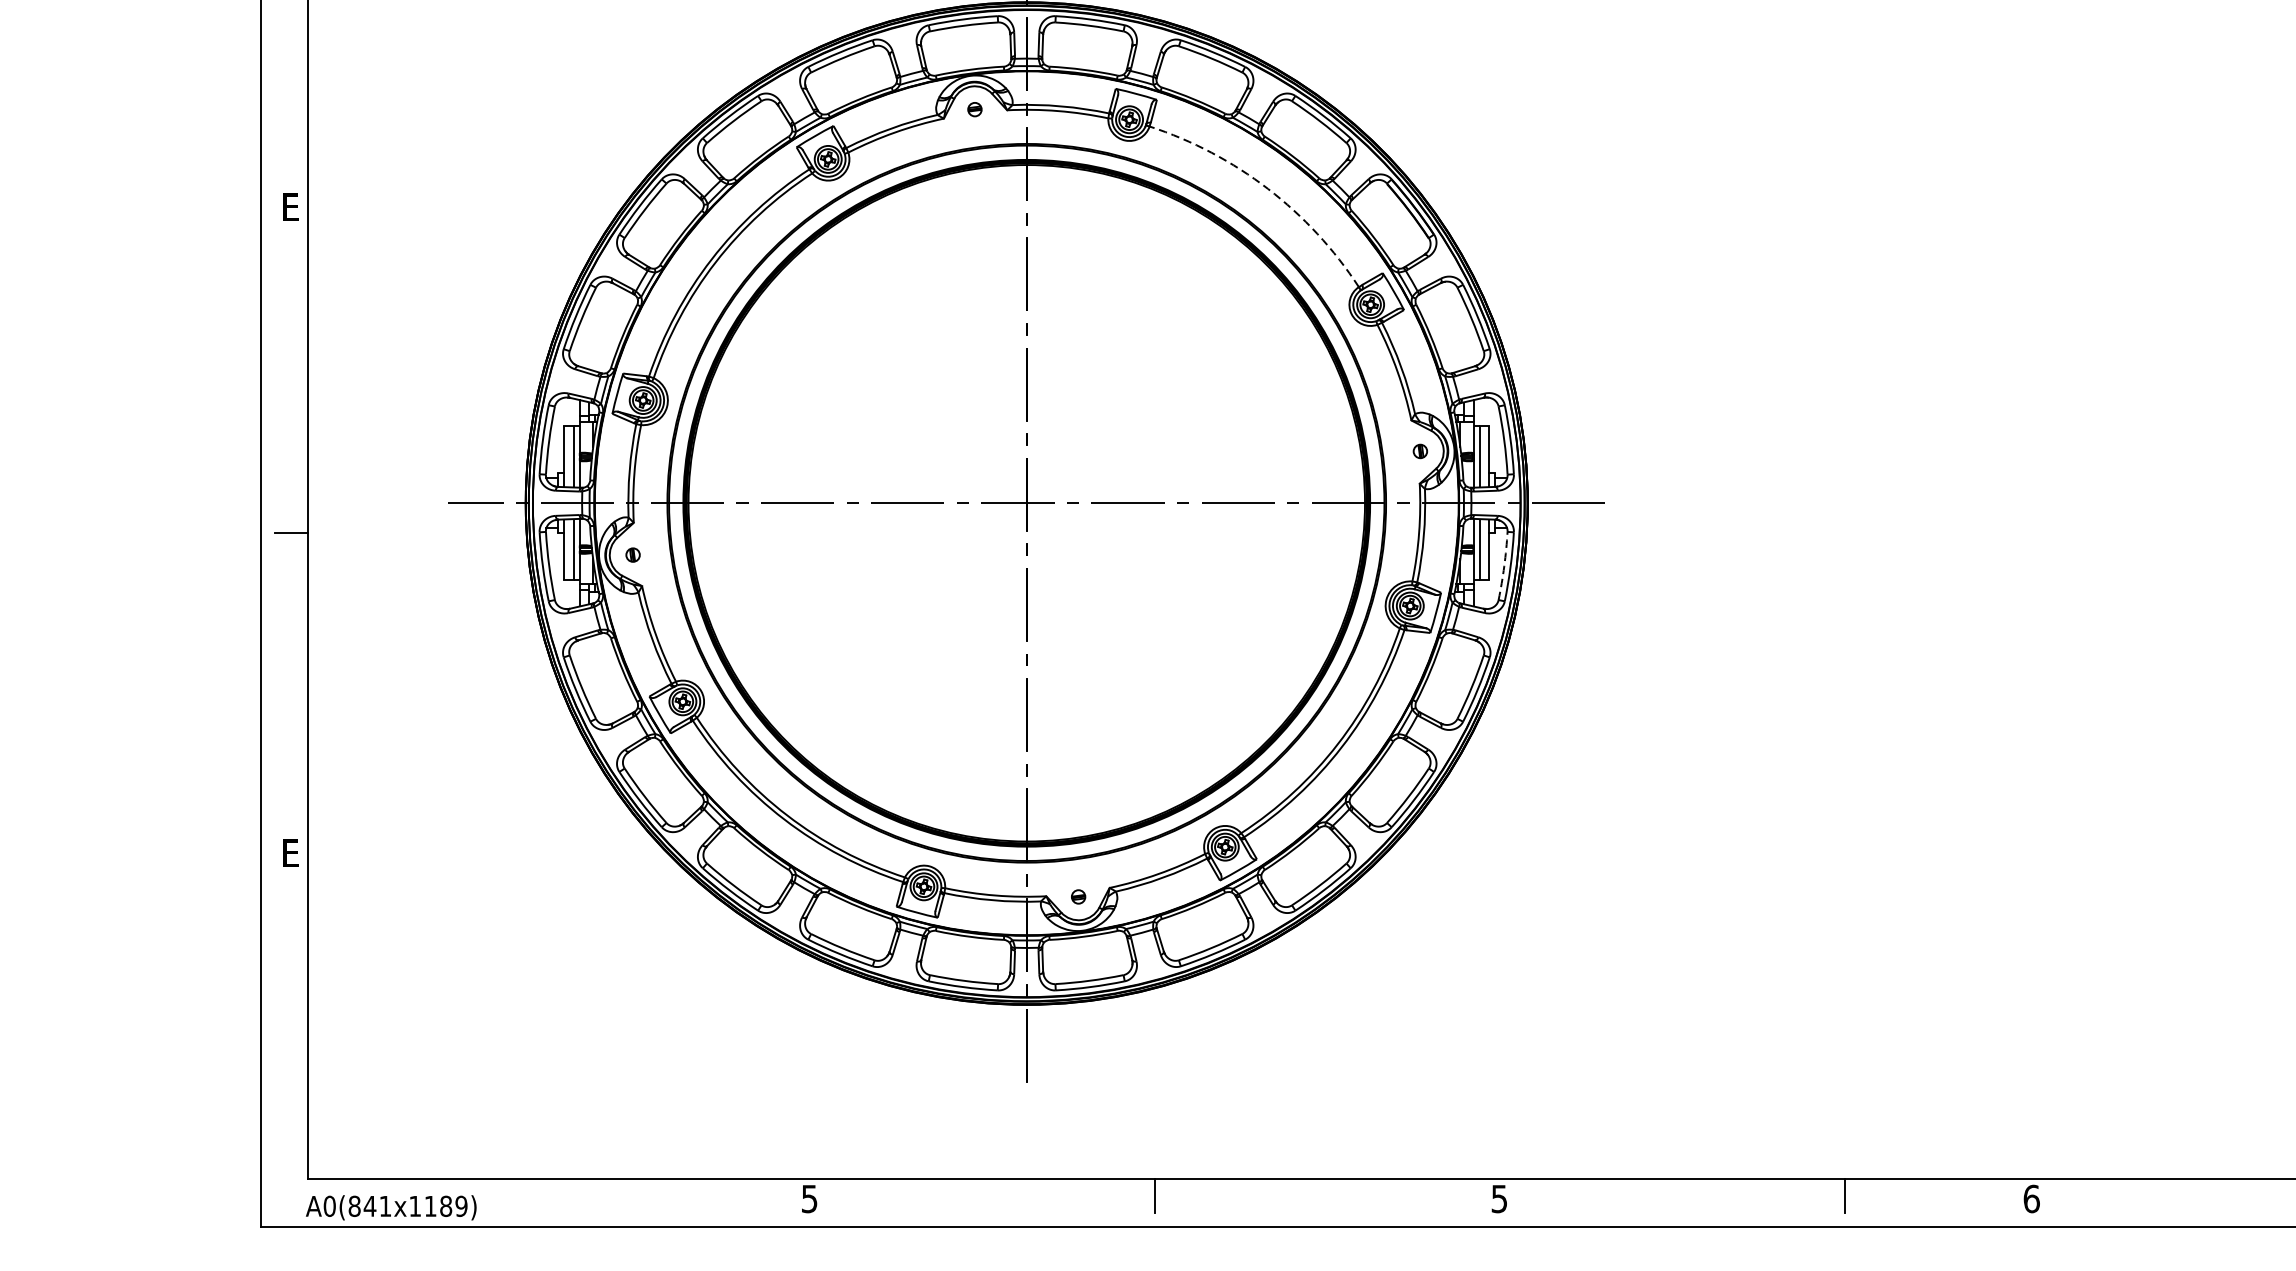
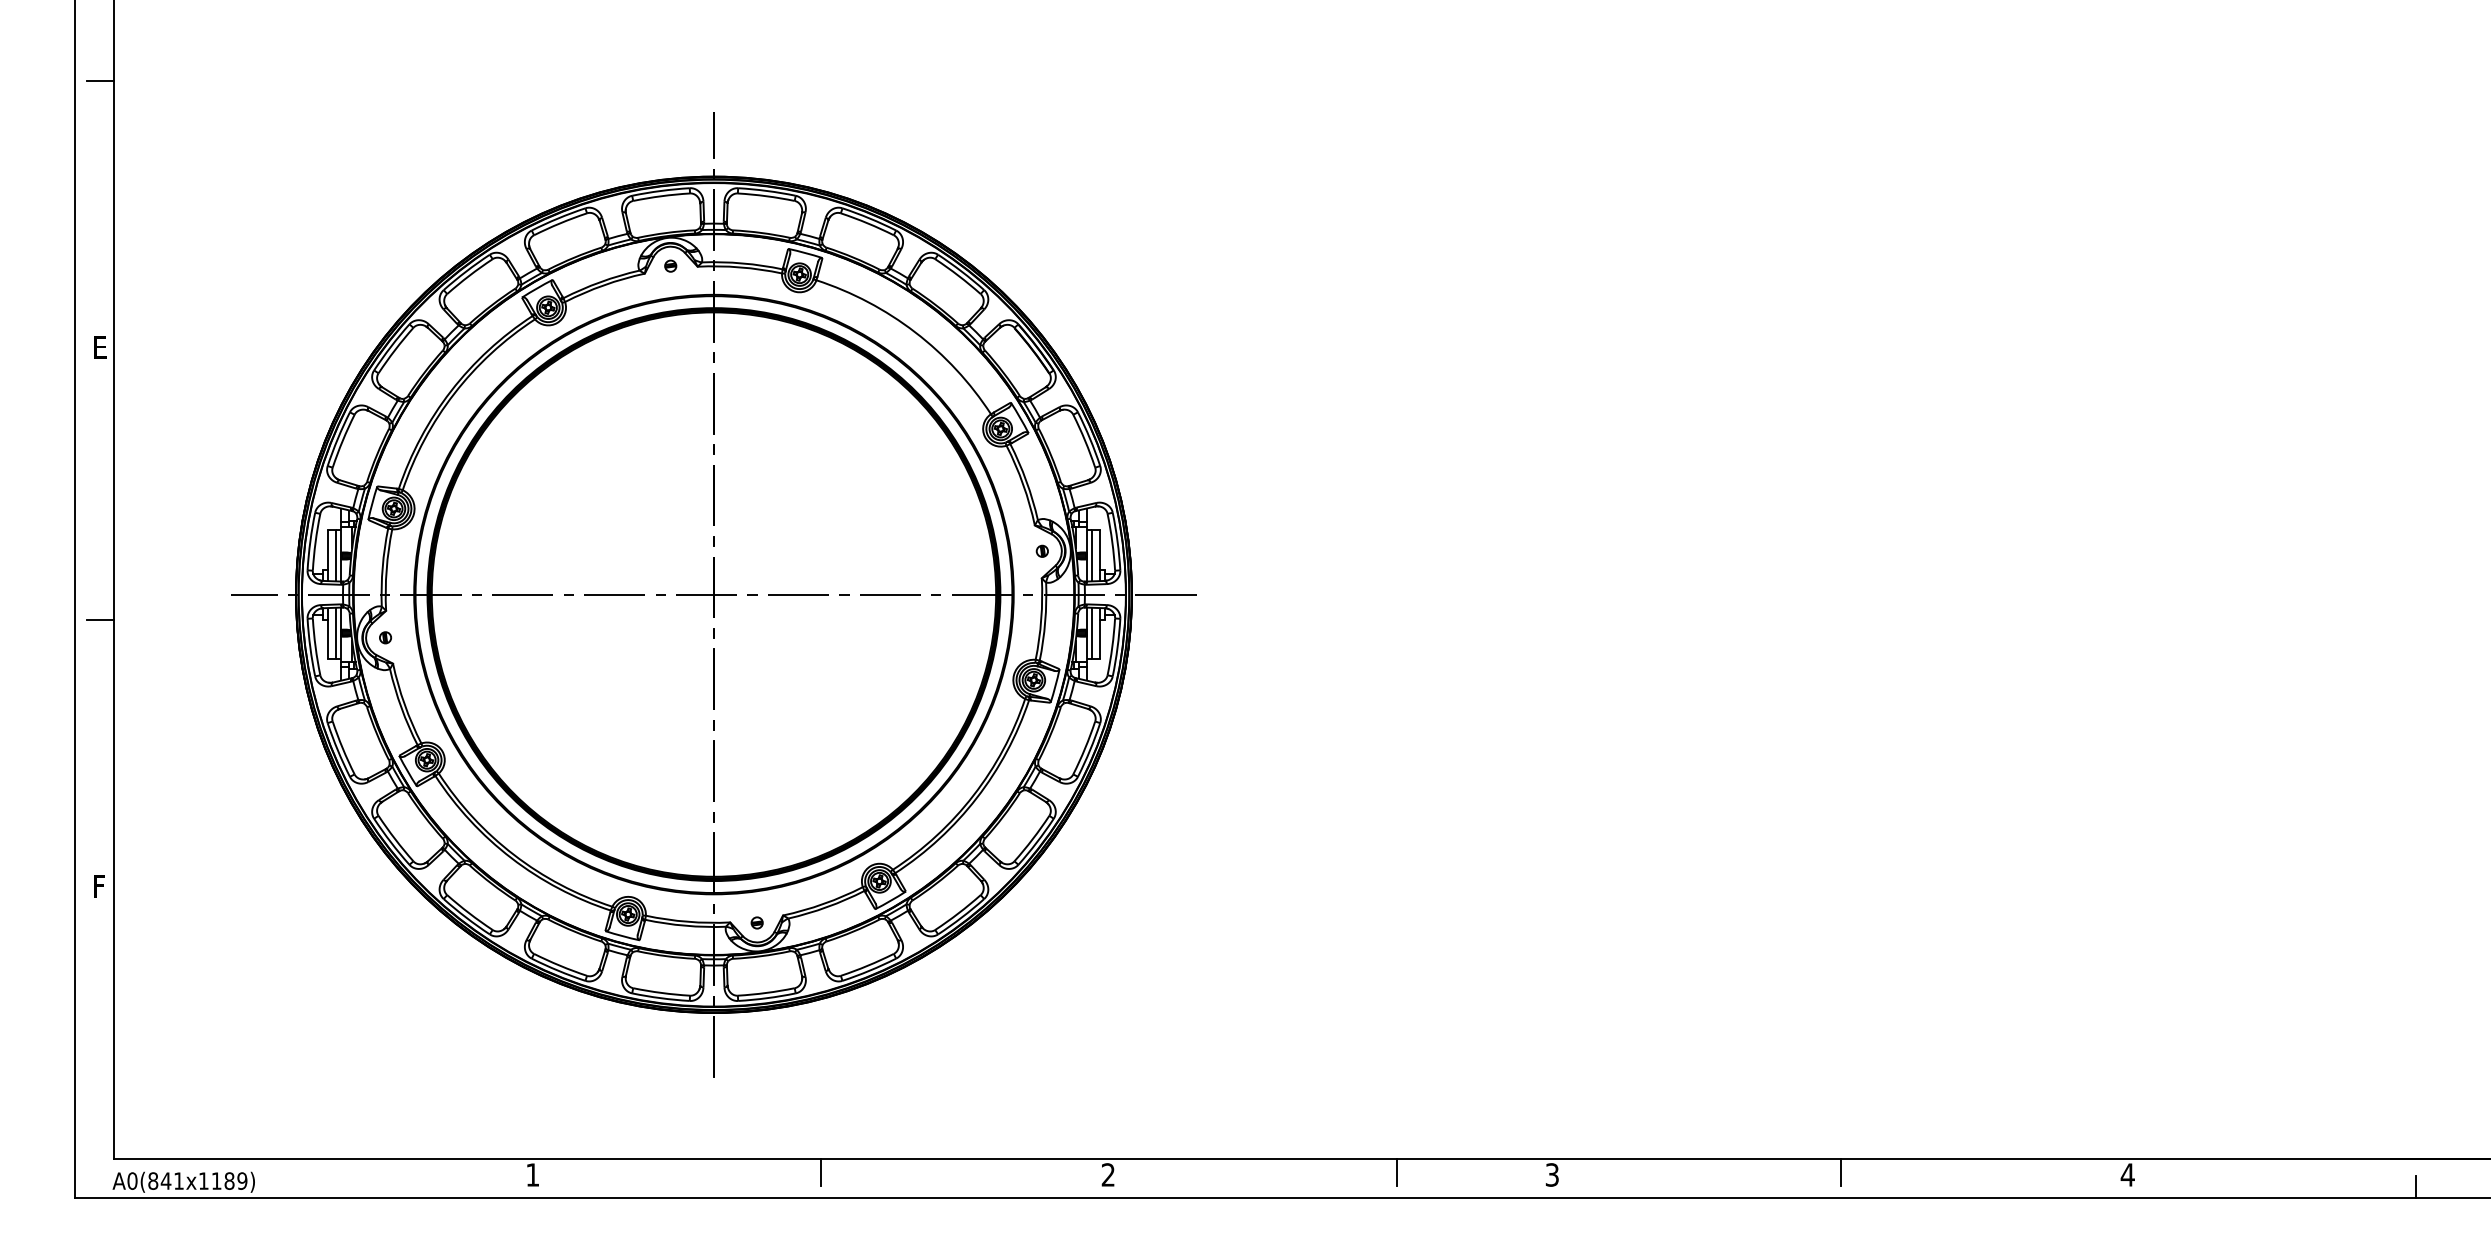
arc: (1268, 189) -> (915, 332), dashed -> solid
arc: (1504, 566) -> (1112, 647), dashed -> solid
text: (292, 853) -> (101, 886), E -> F
text: (809, 1198) -> (532, 1174), 5 -> 1
text: (1498, 1198) -> (1107, 1174), 5 -> 2
text: (2031, 1198) -> (1552, 1174), 6 -> 3

